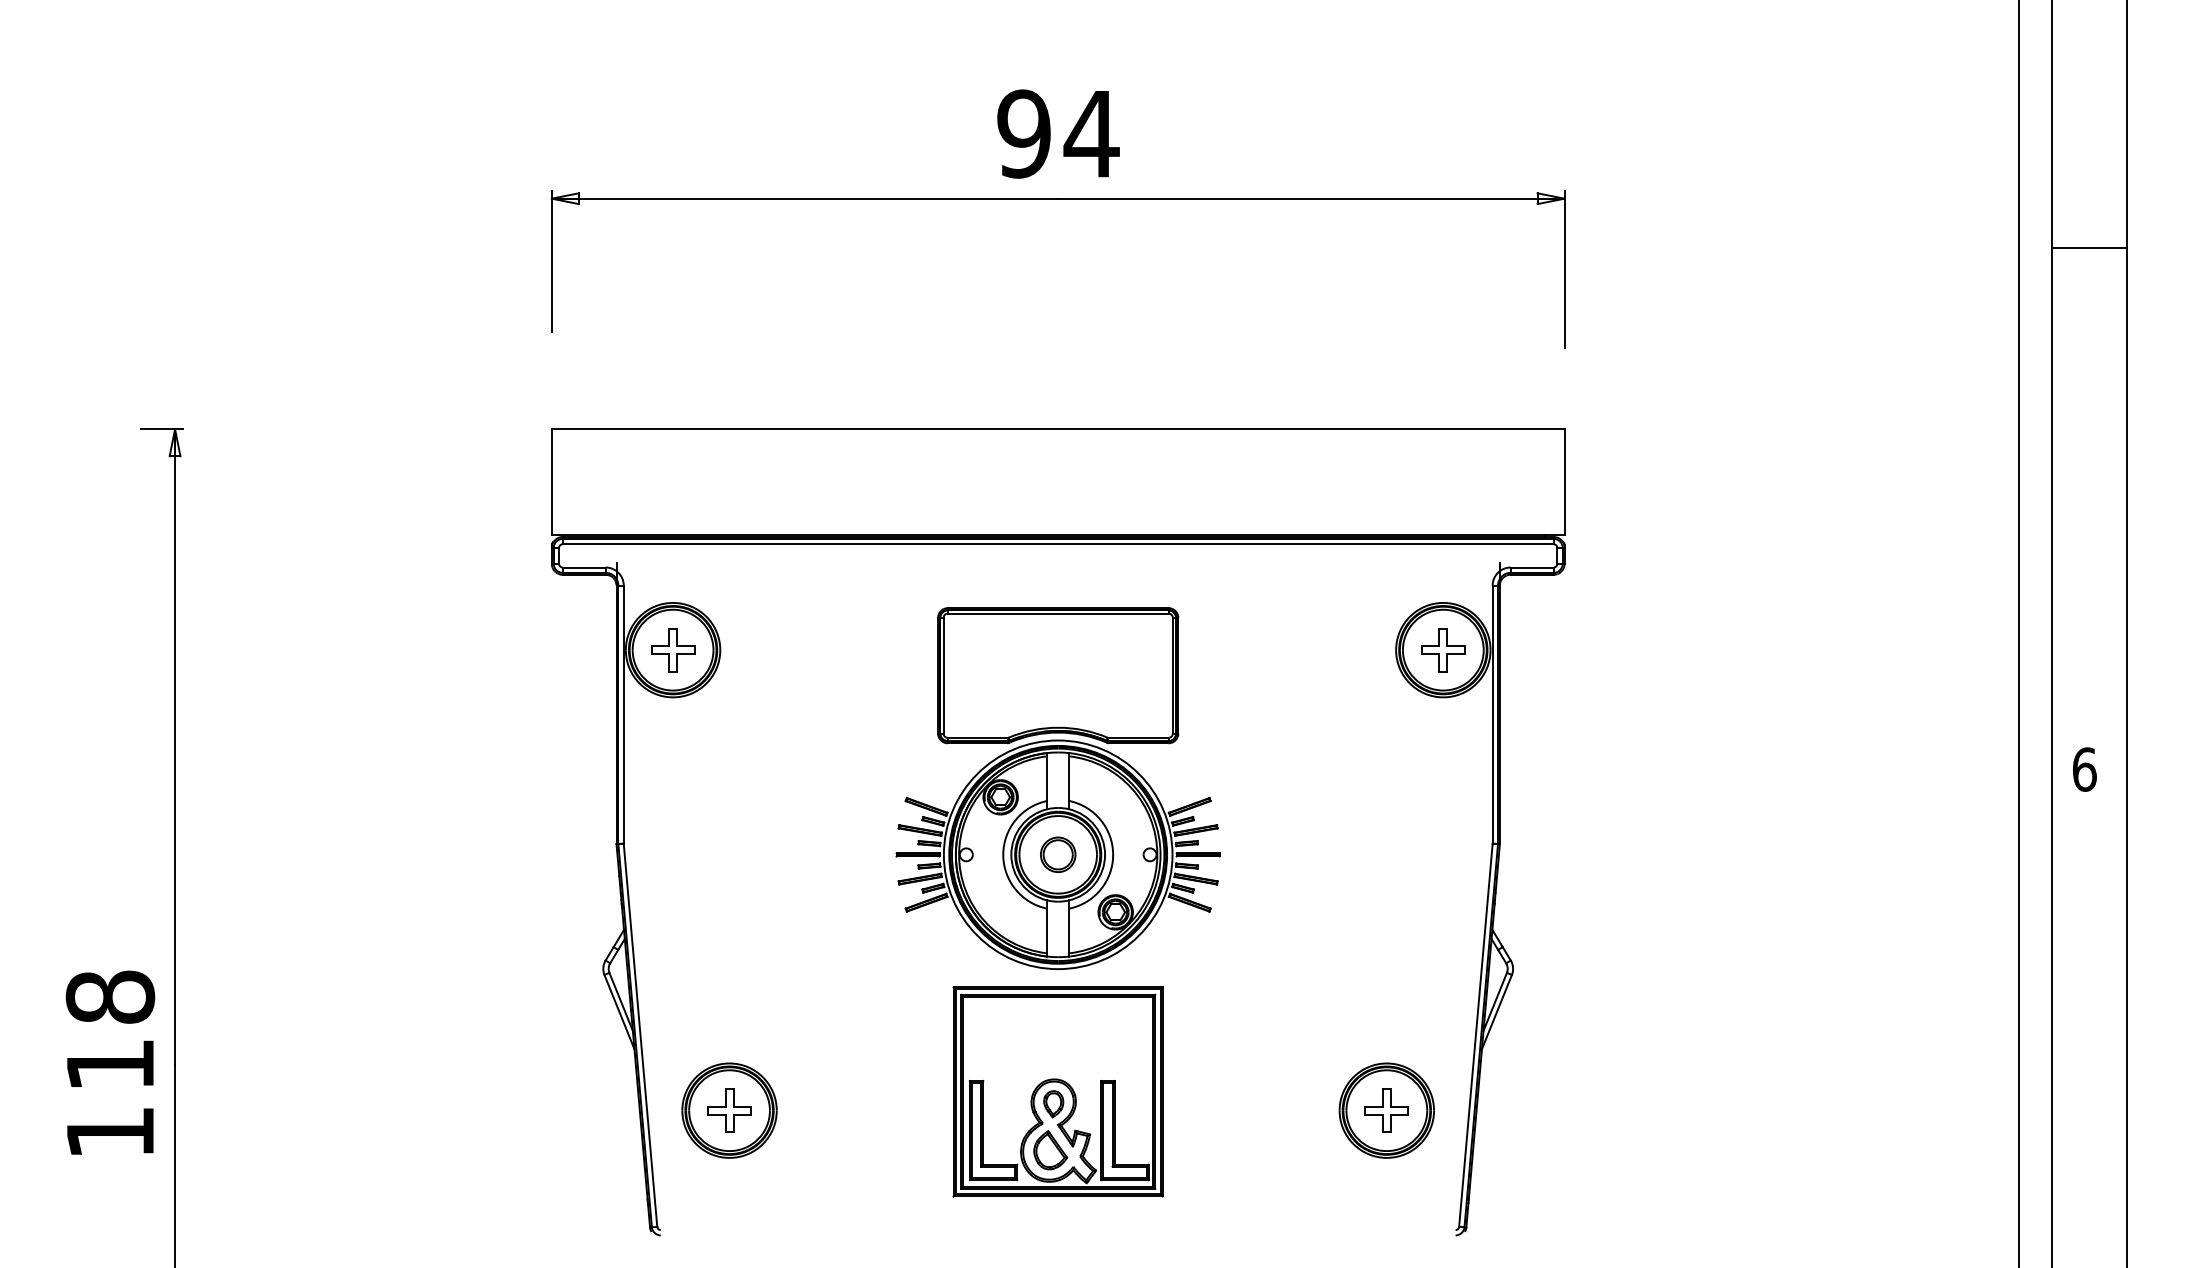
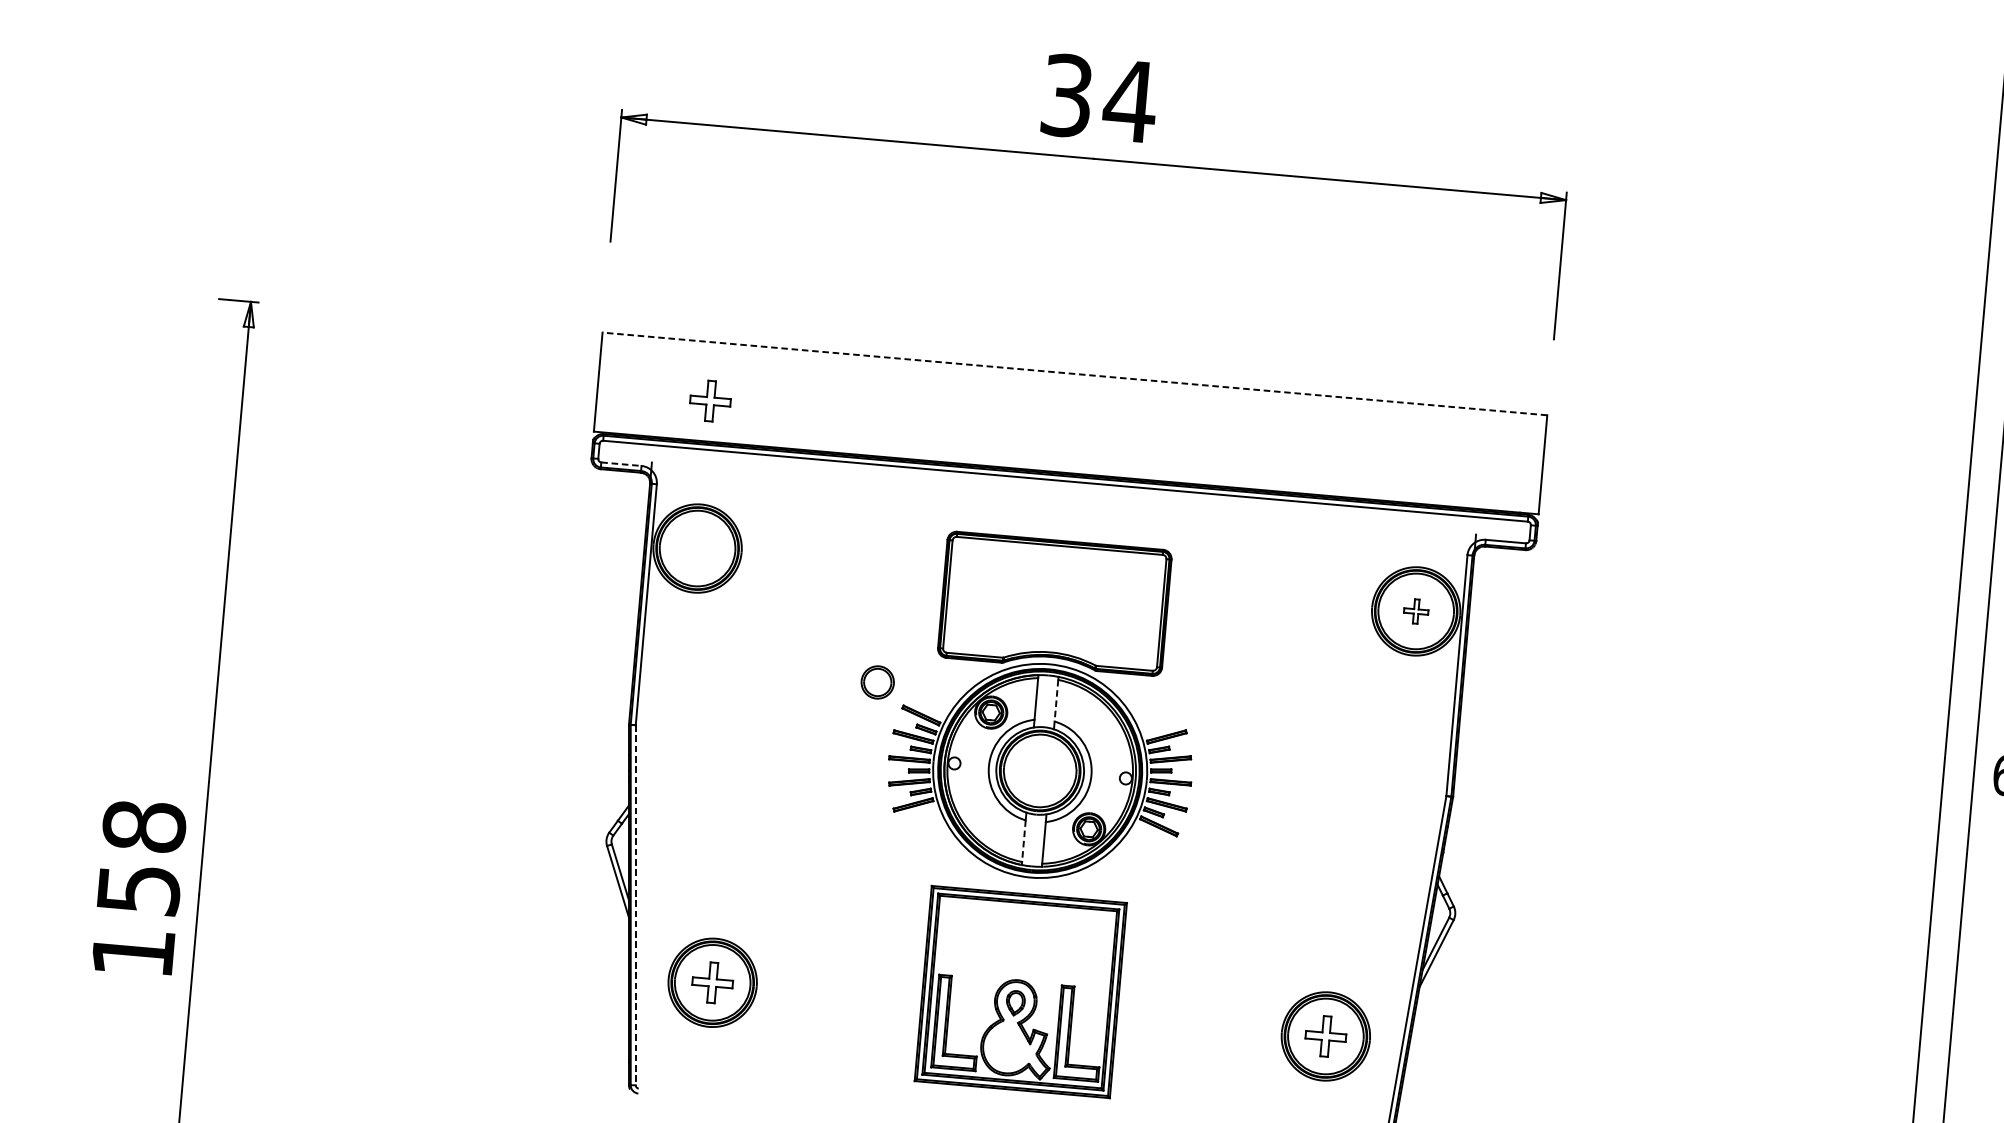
text: (1023, 133) -> (1066, 95), 94 -> 34
line: (1057, 429) -> (1074, 374), solid -> dashed
line: (584, 567) -> (621, 464), solid -> dashed
part: (673, 650) -> (710, 401), moved
part: (1443, 650) -> (1416, 611), size x0.6
line: (1068, 779) -> (1055, 701), solid -> dashed
part: (1058, 854) -> (878, 682), moved
line: (1047, 931) -> (1023, 841), solid -> dashed
line: (640, 1035) -> (635, 905), solid -> dashed
text: (111, 1065) -> (139, 890), 118 -> 158
part: (1050, 1150) -> (1008, 1046), removed

